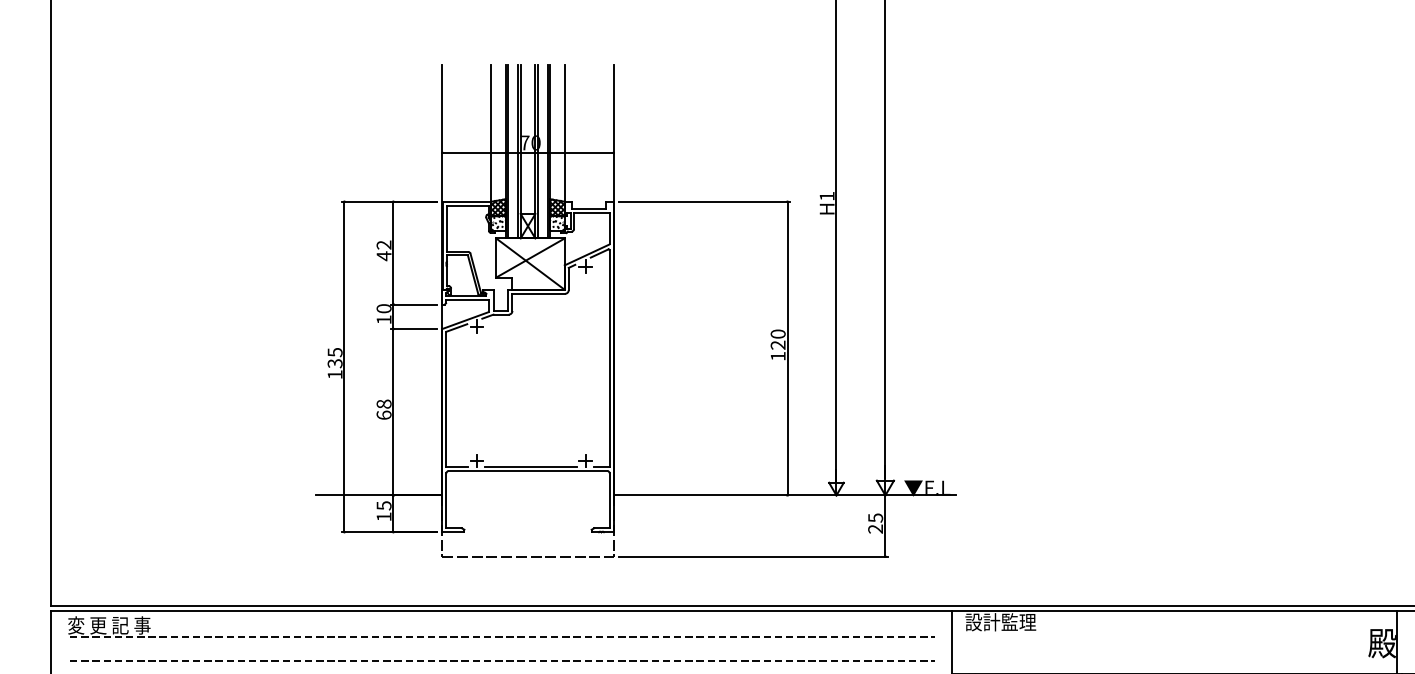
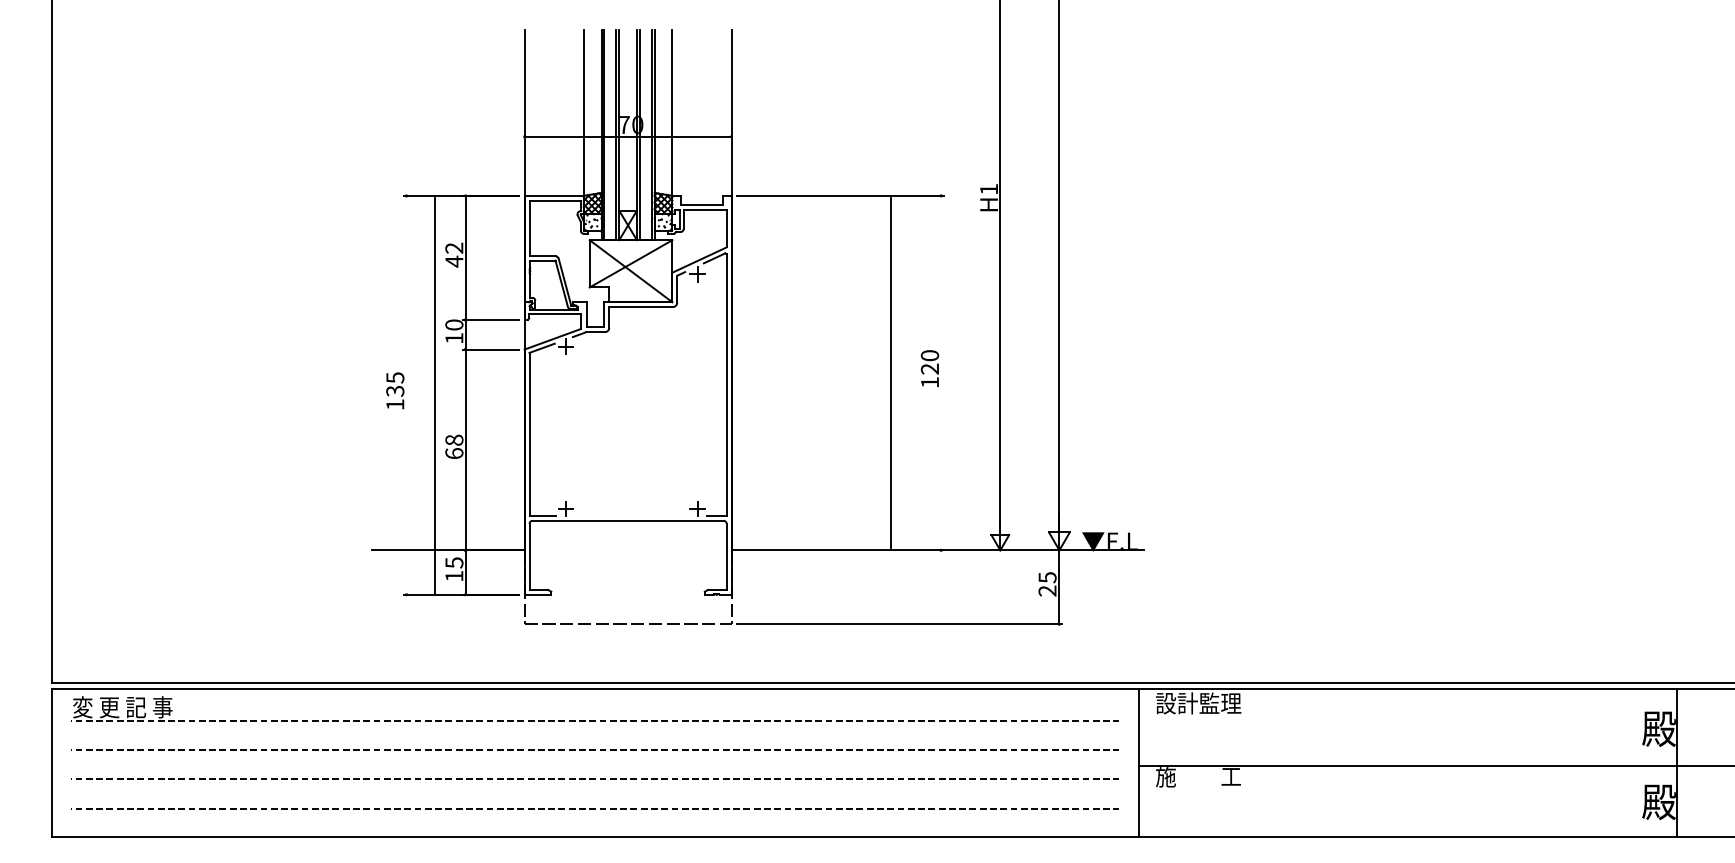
line: (787, 348) -> (891, 372), moved
line: (344, 366) -> (434, 394), moved
line: (530, 467) -> (631, 516), removed

